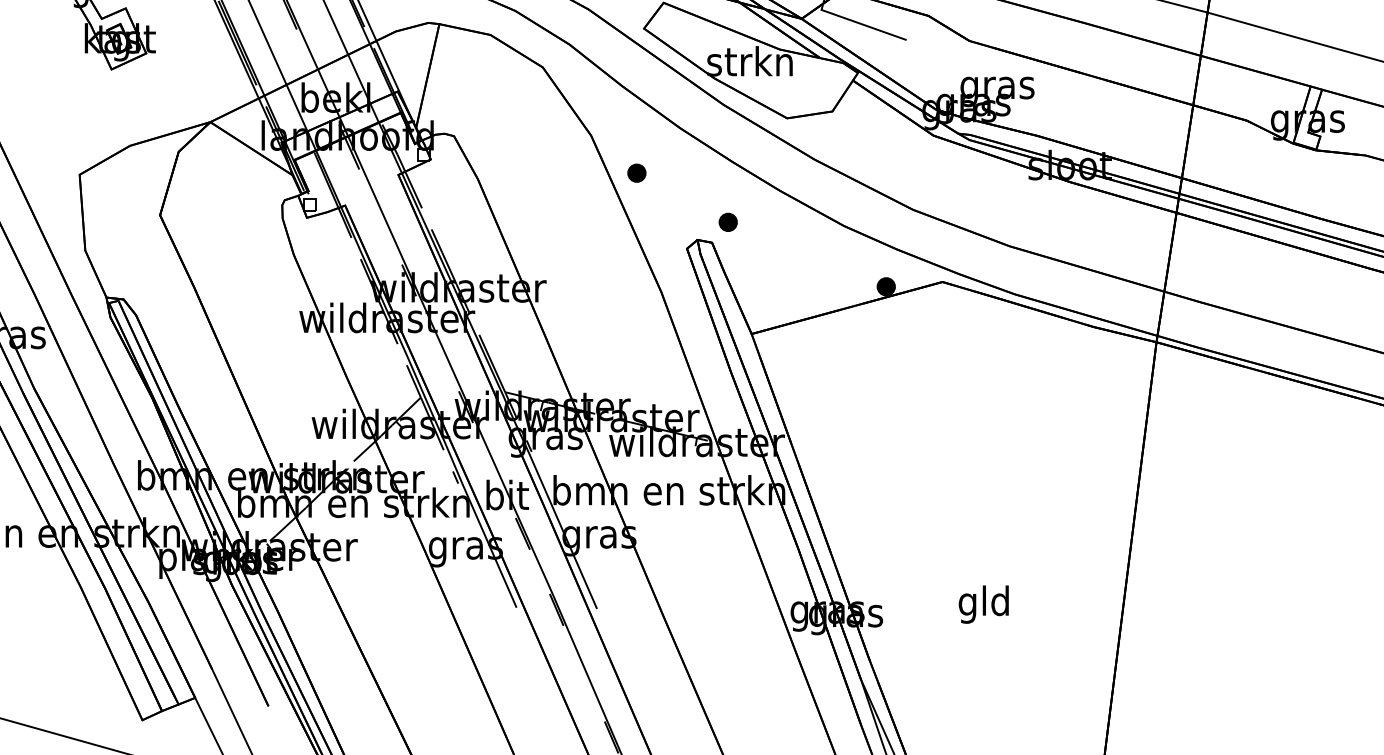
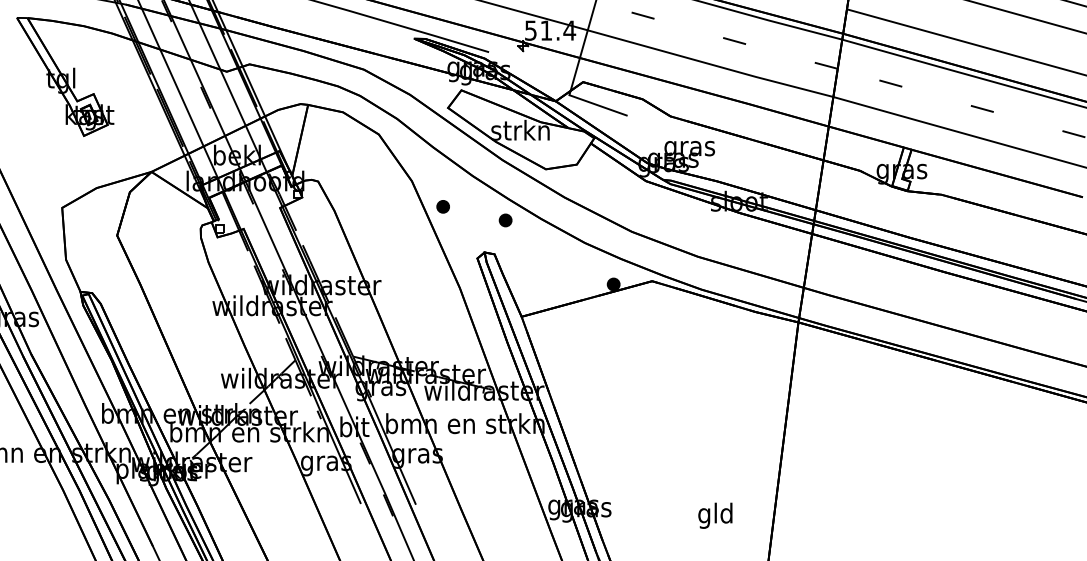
part: (728, 222) -> (505, 220), moved
text: (983, 604) -> (715, 515), moved

